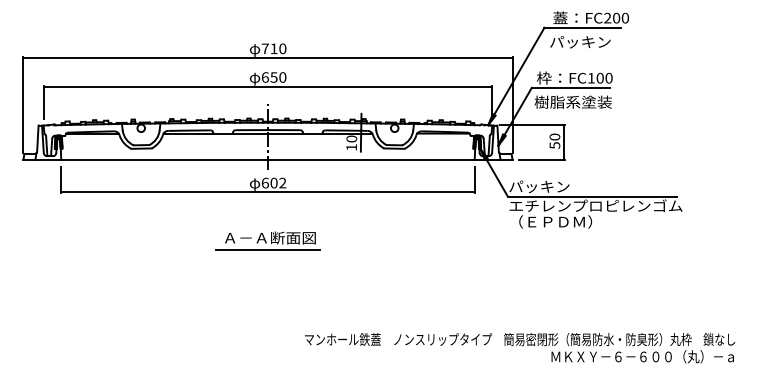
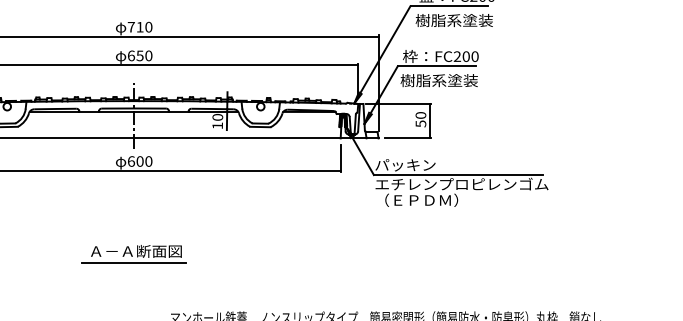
text: (587, 41) -> (453, 19), パッキン -> 樹脂系塗装
text: (590, 77) -> (456, 55), FC100 -> FC200
text: (282, 182) -> (148, 160), 602 -> 600
part: (267, 240) -> (133, 253), moved

